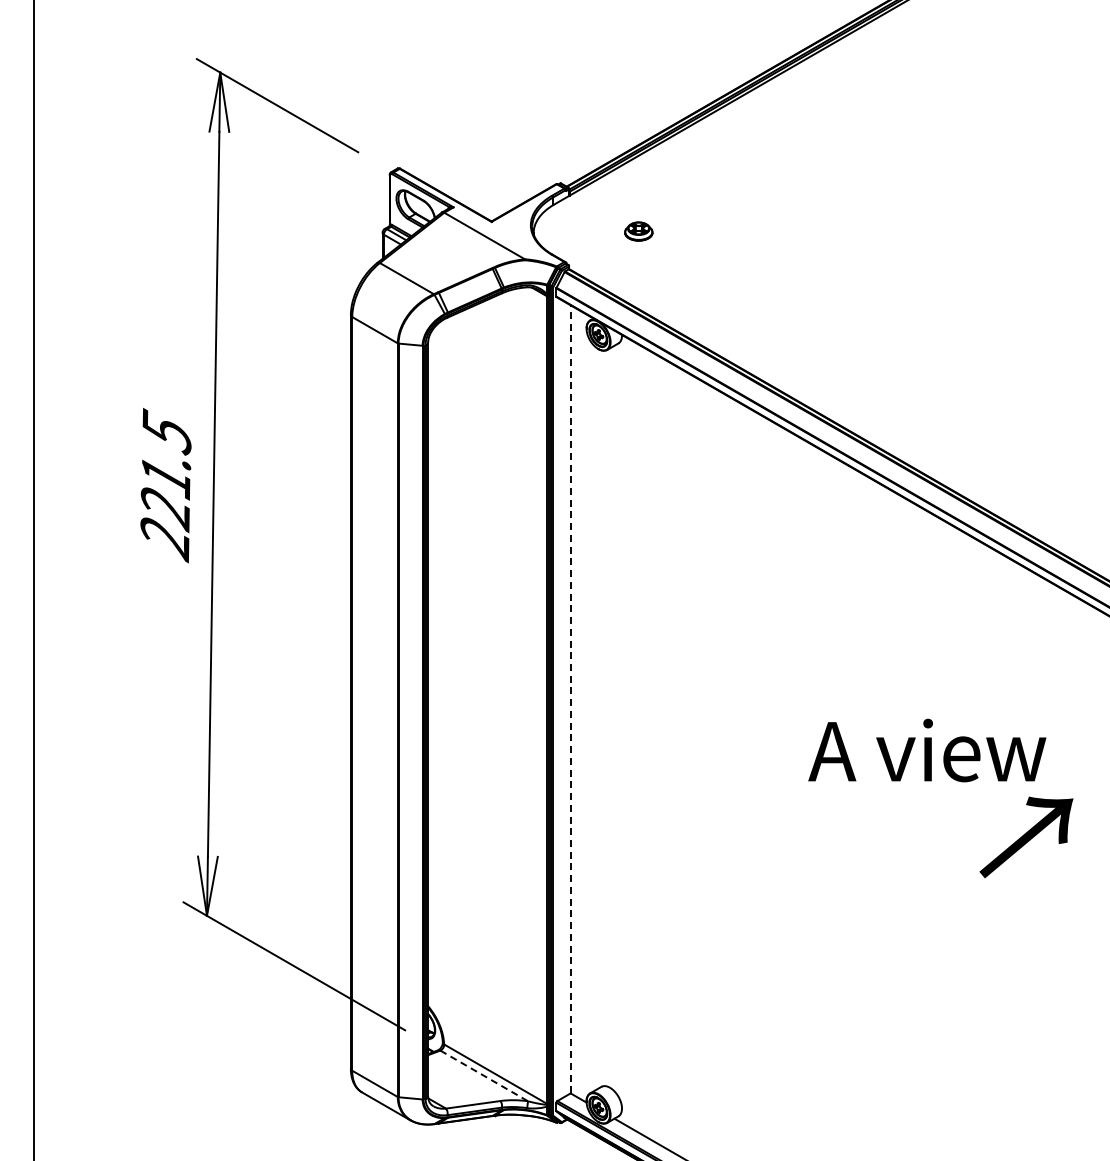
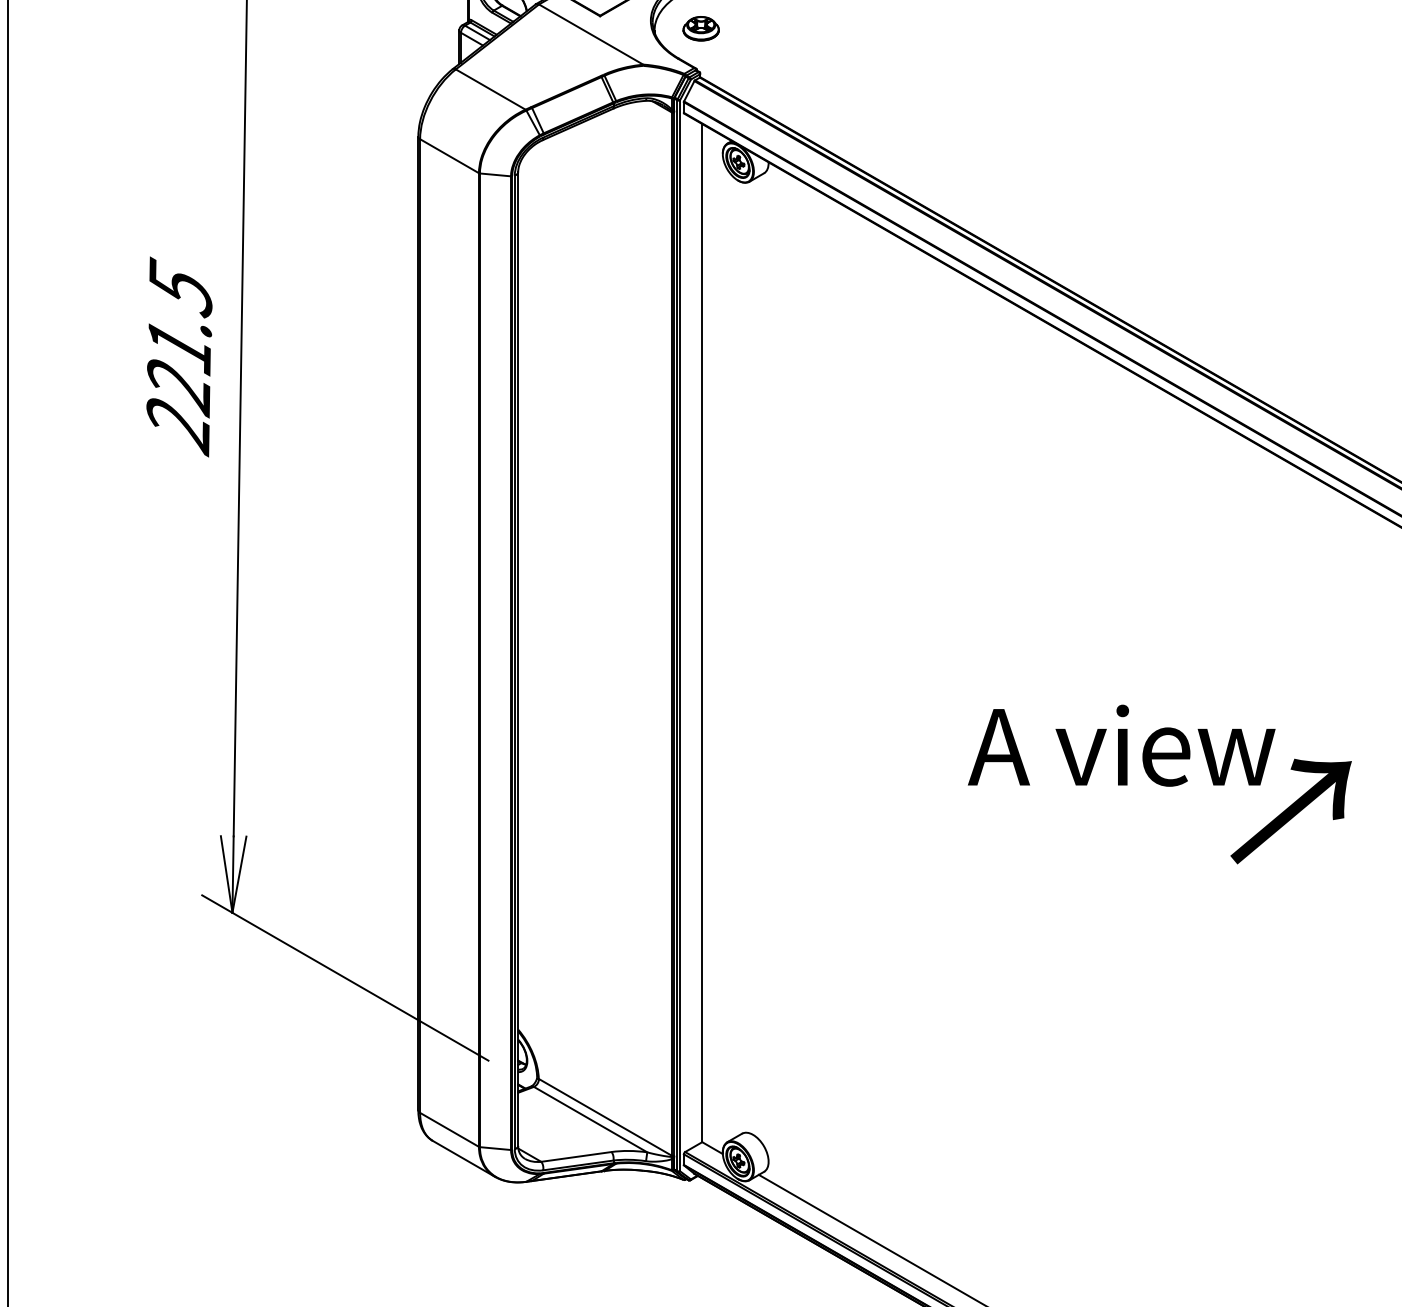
part: (638, 231) -> (700, 28), moved
line: (570, 698) -> (702, 632), dashed -> solid
text: (927, 750) -> (1121, 745), moved
line: (484, 1075) -> (590, 1119), dashed -> solid

